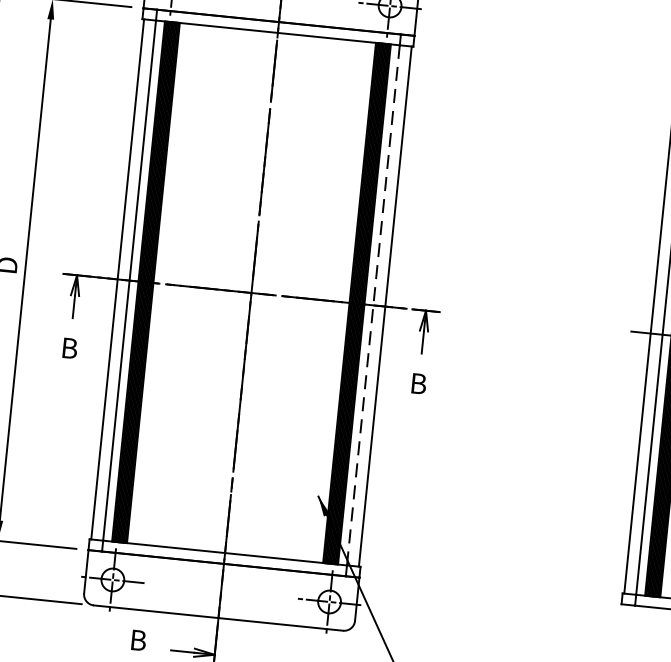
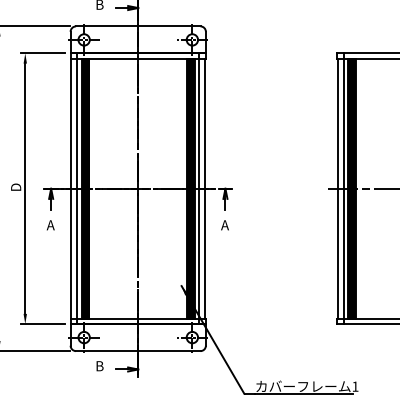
line: (374, 304) -> (199, 188), dashed -> solid
text: (68, 348) -> (50, 225), B -> A
text: (418, 384) -> (225, 225), B -> A

